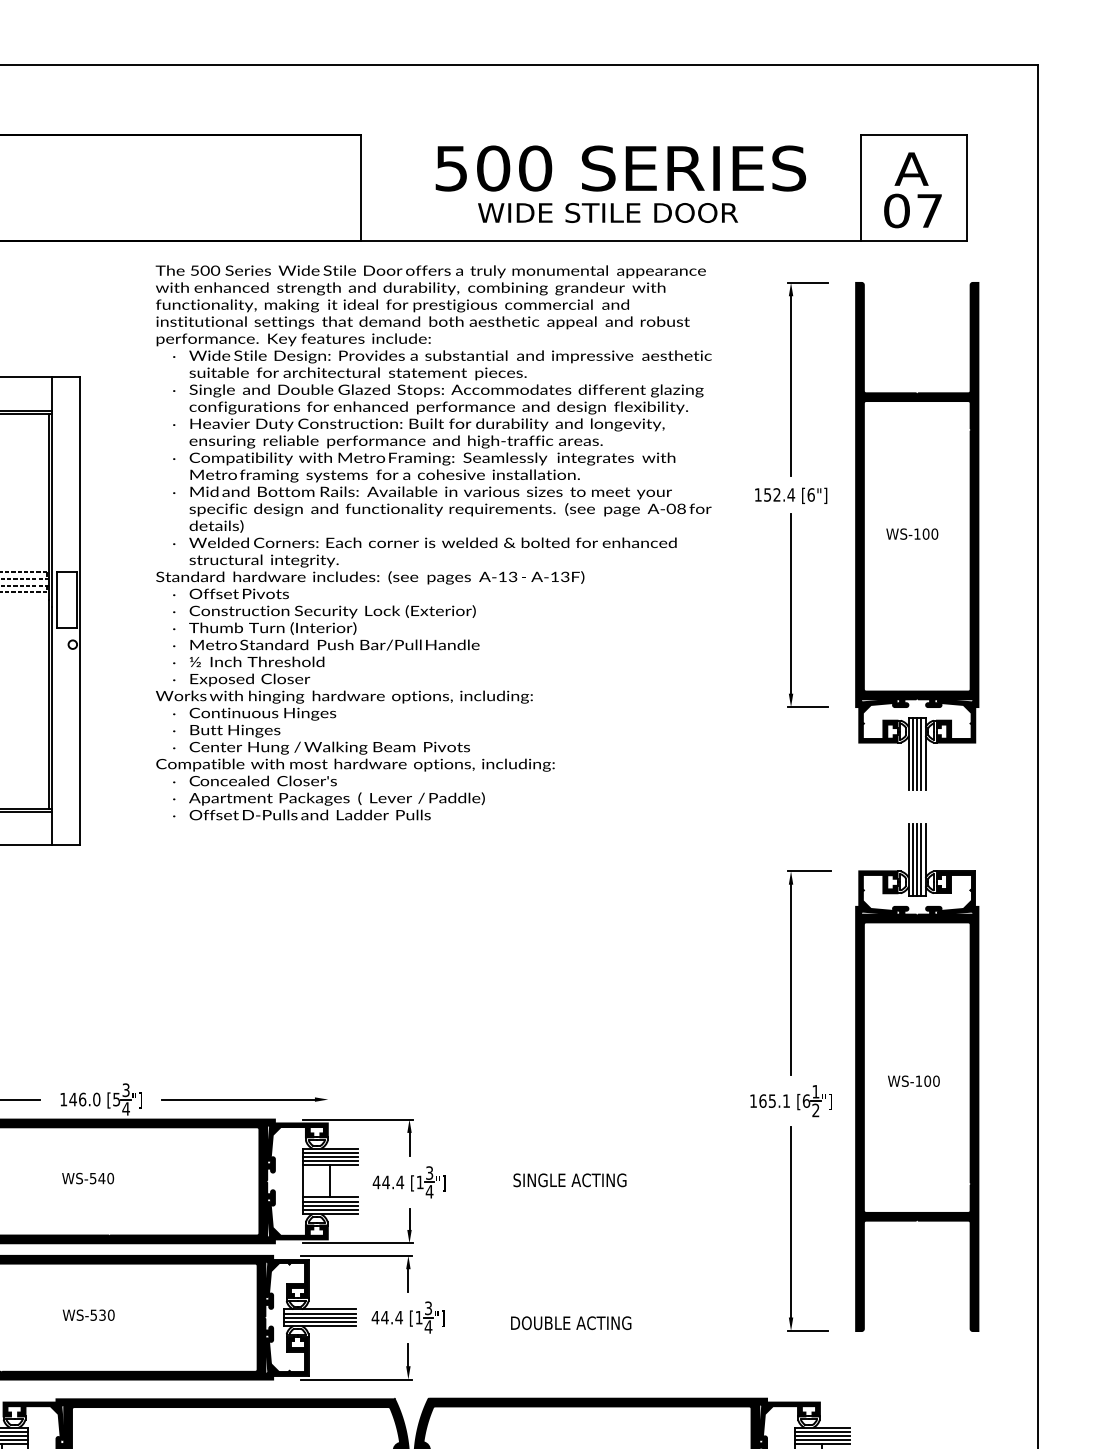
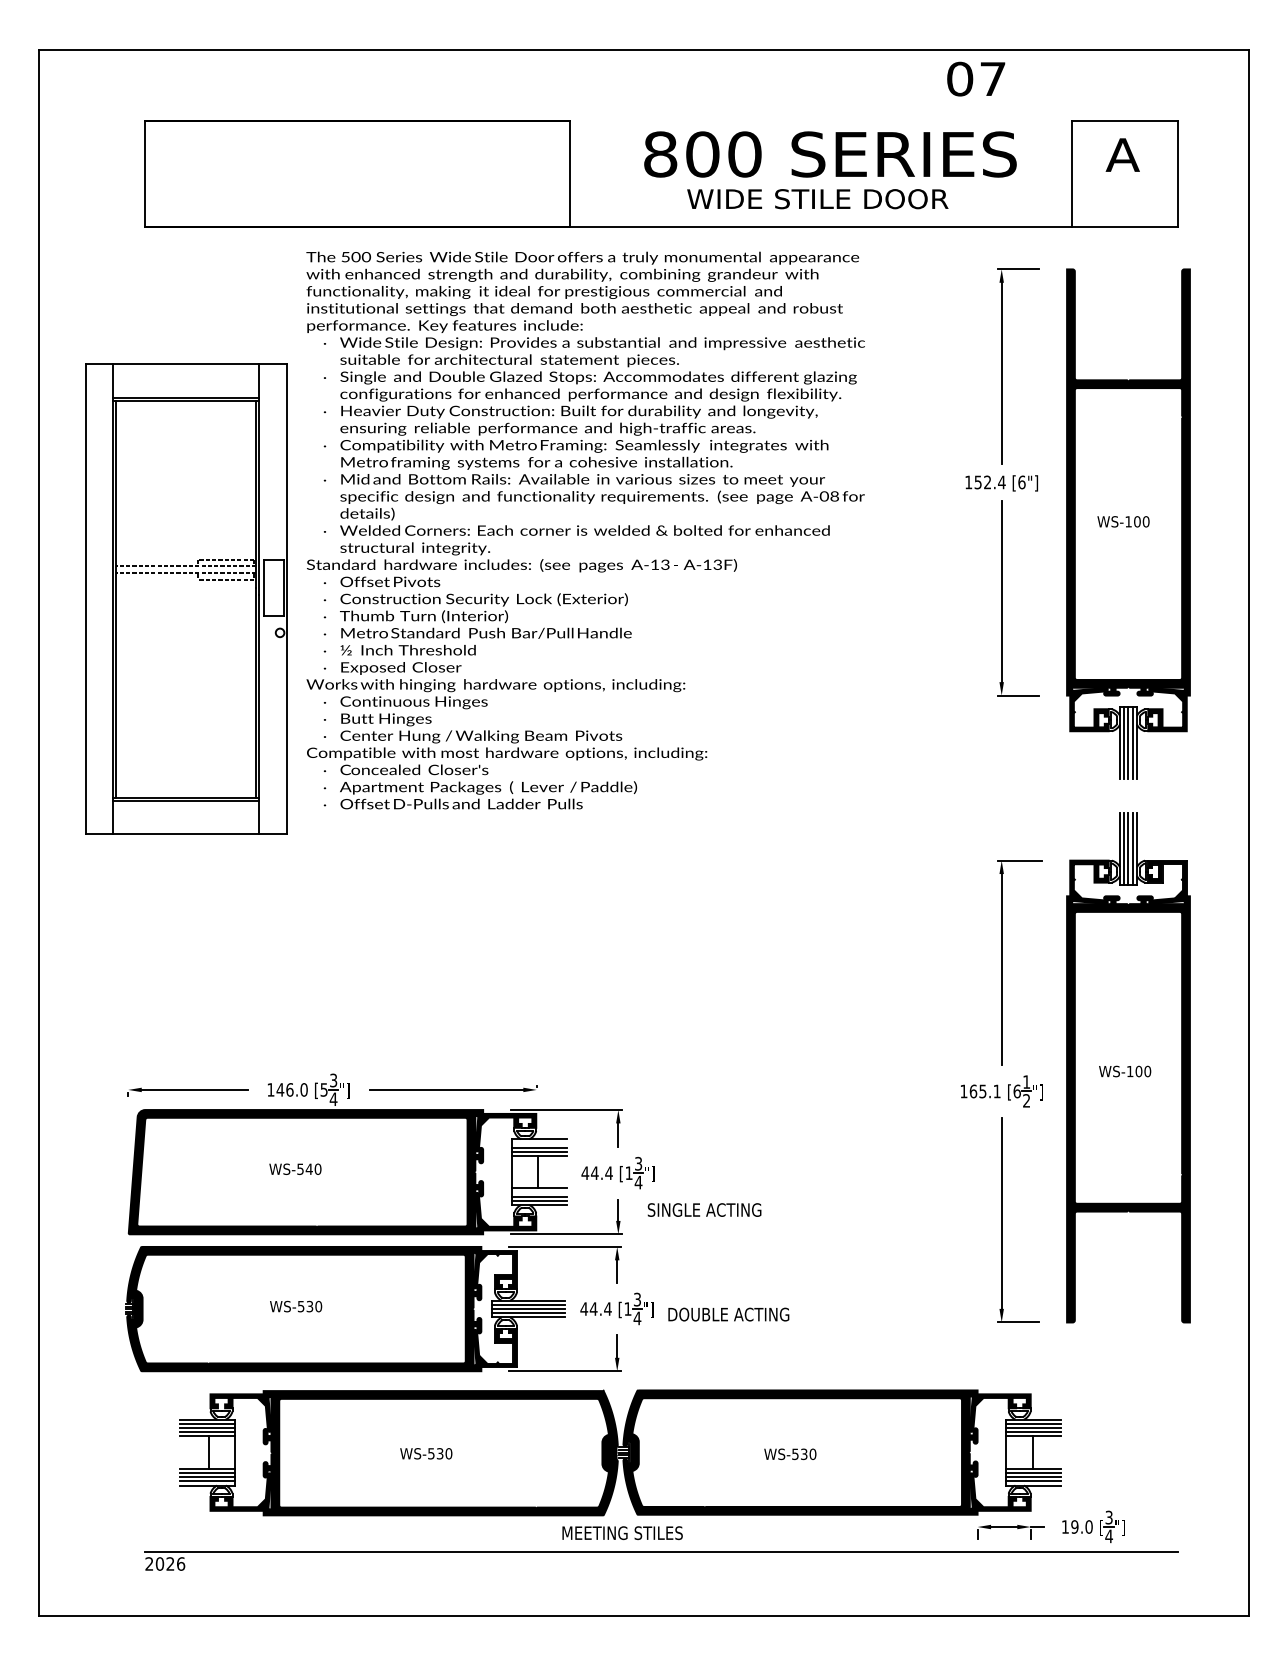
text: (451, 168) -> (660, 154), 500 -> 800
text: (913, 210) -> (976, 78), moved
text: (433, 542) -> (585, 530), moved
line: (330, 1152) -> (538, 1143), removed
text: (569, 1179) -> (704, 1209), moved
line: (330, 1201) -> (538, 1192), removed
text: (570, 1323) -> (728, 1314), moved

